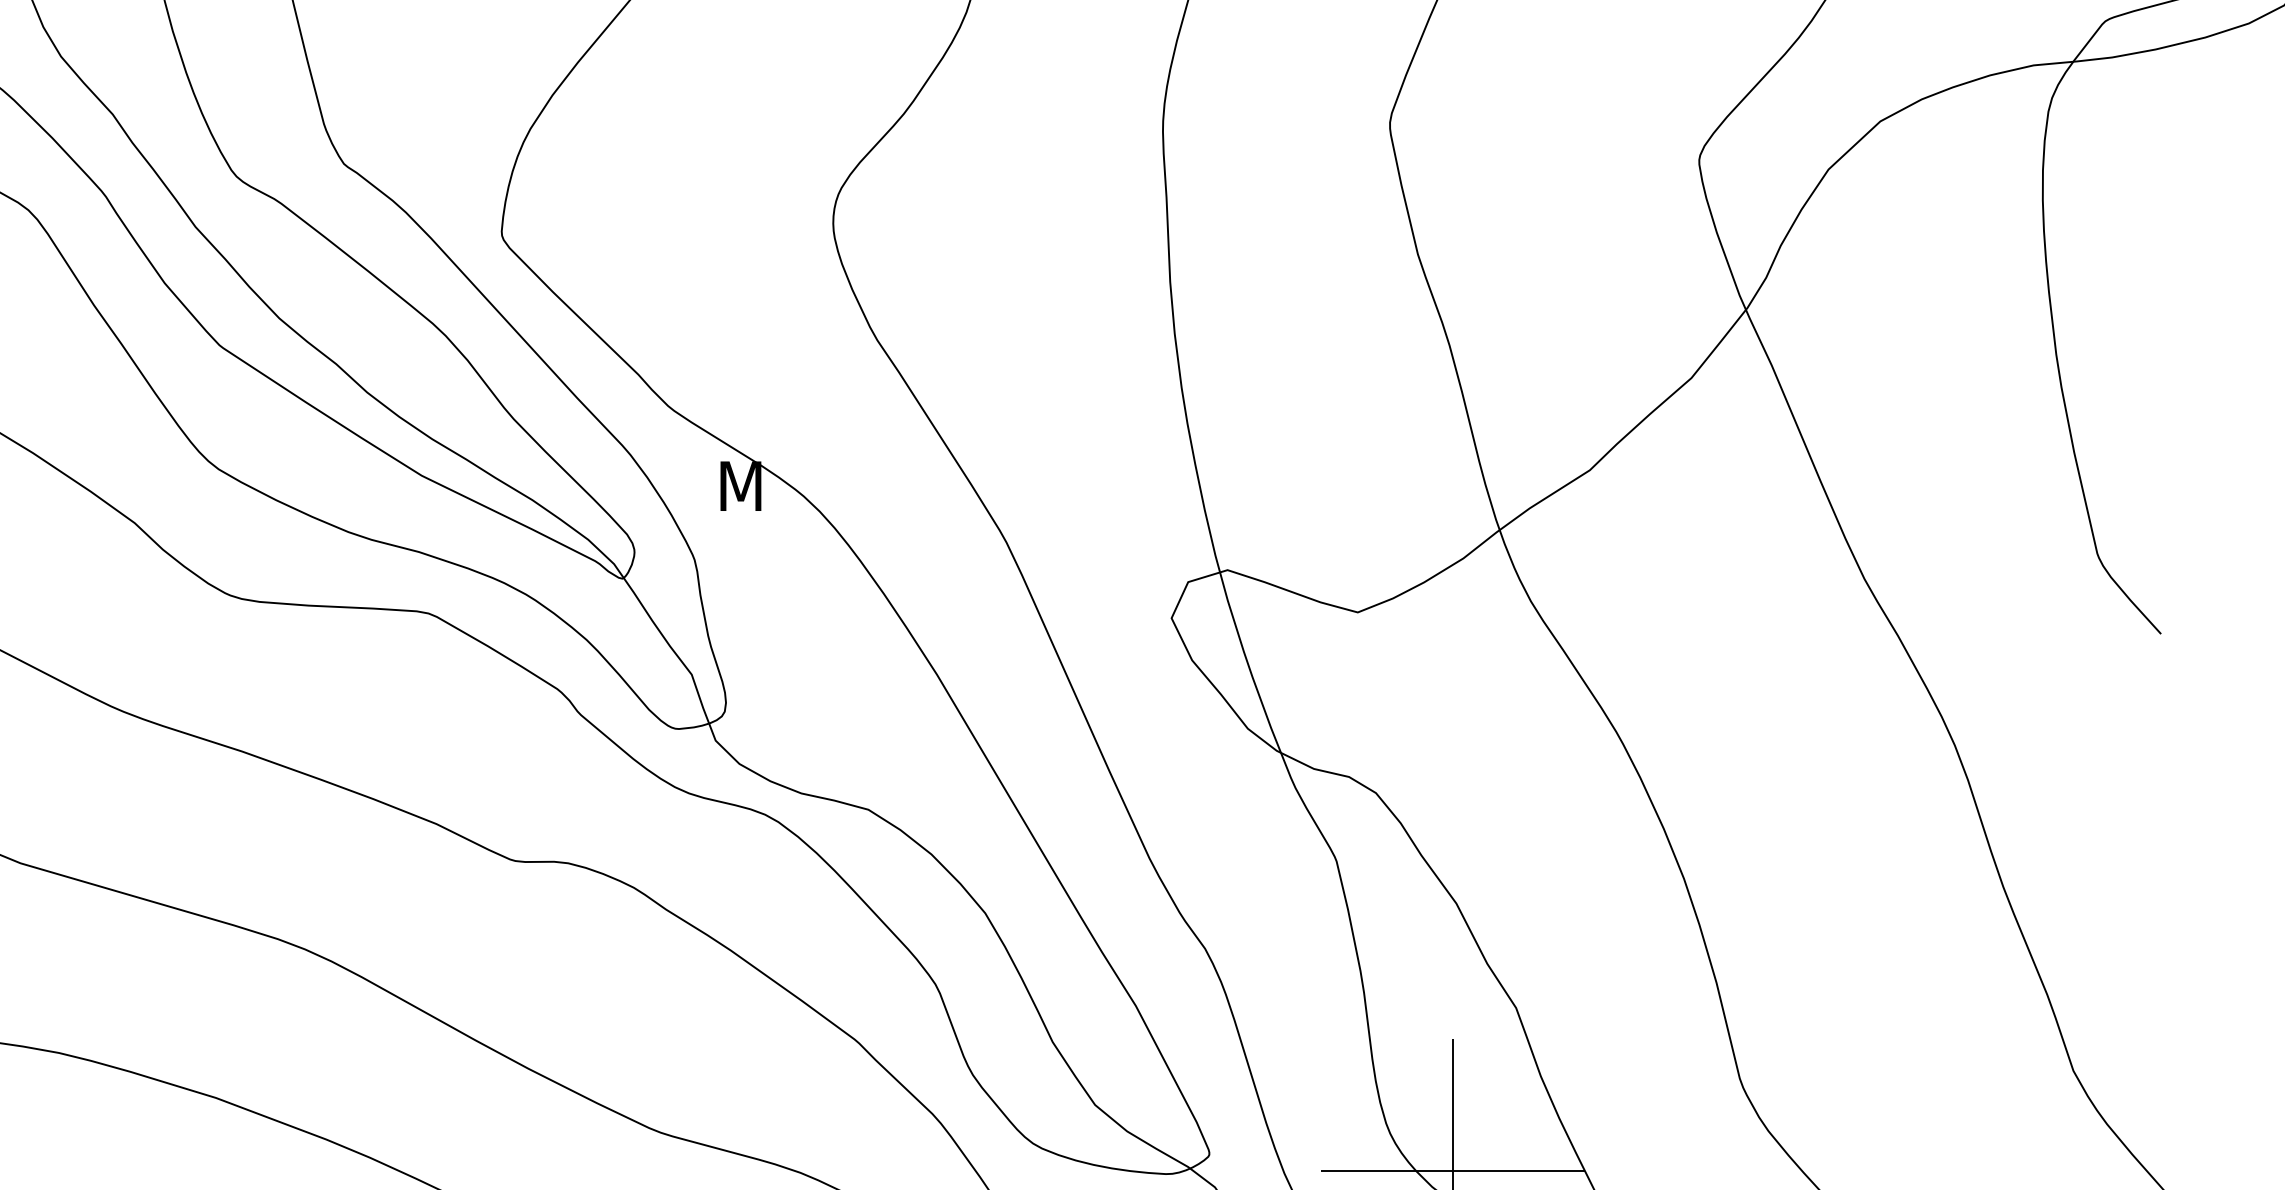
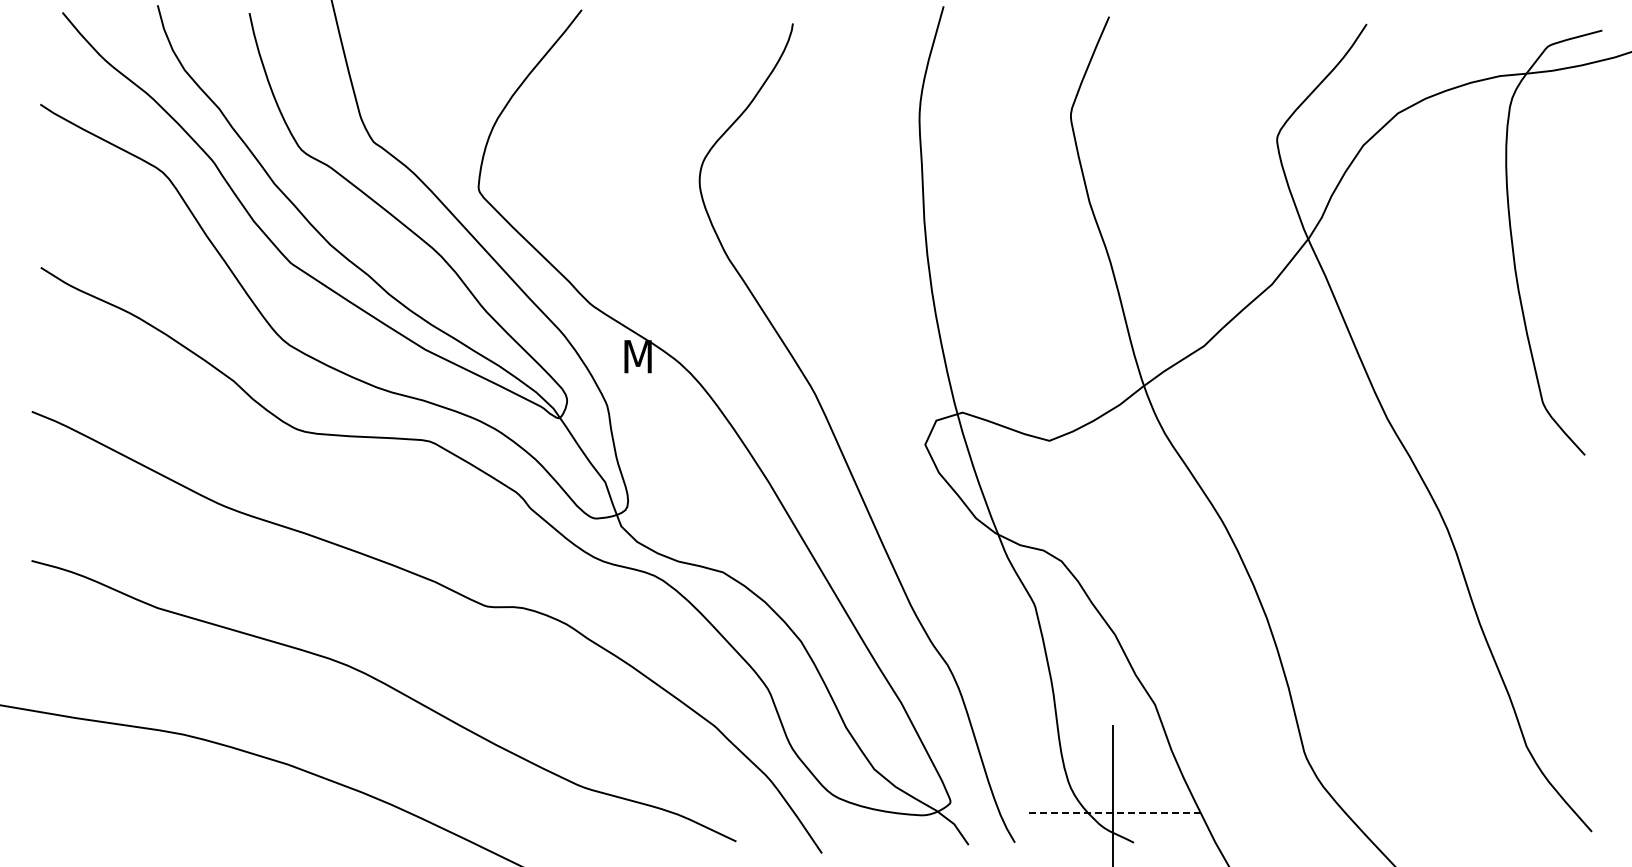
line: (1452, 1171) -> (1112, 813), solid -> dashed

